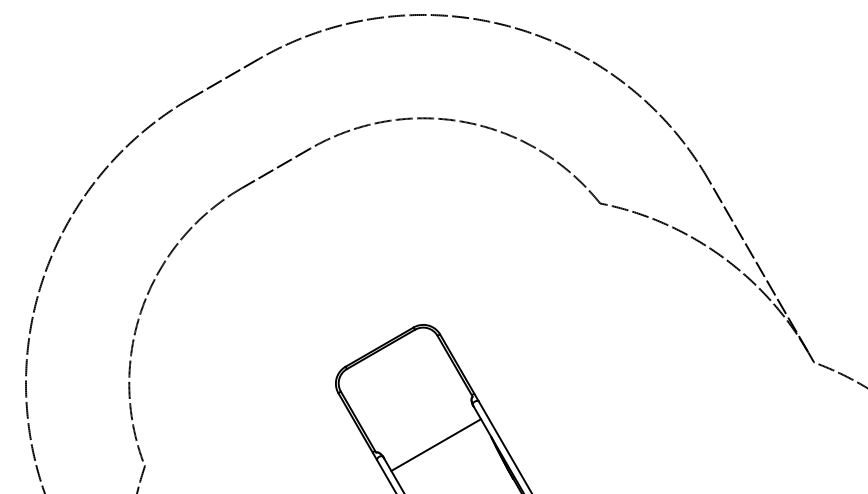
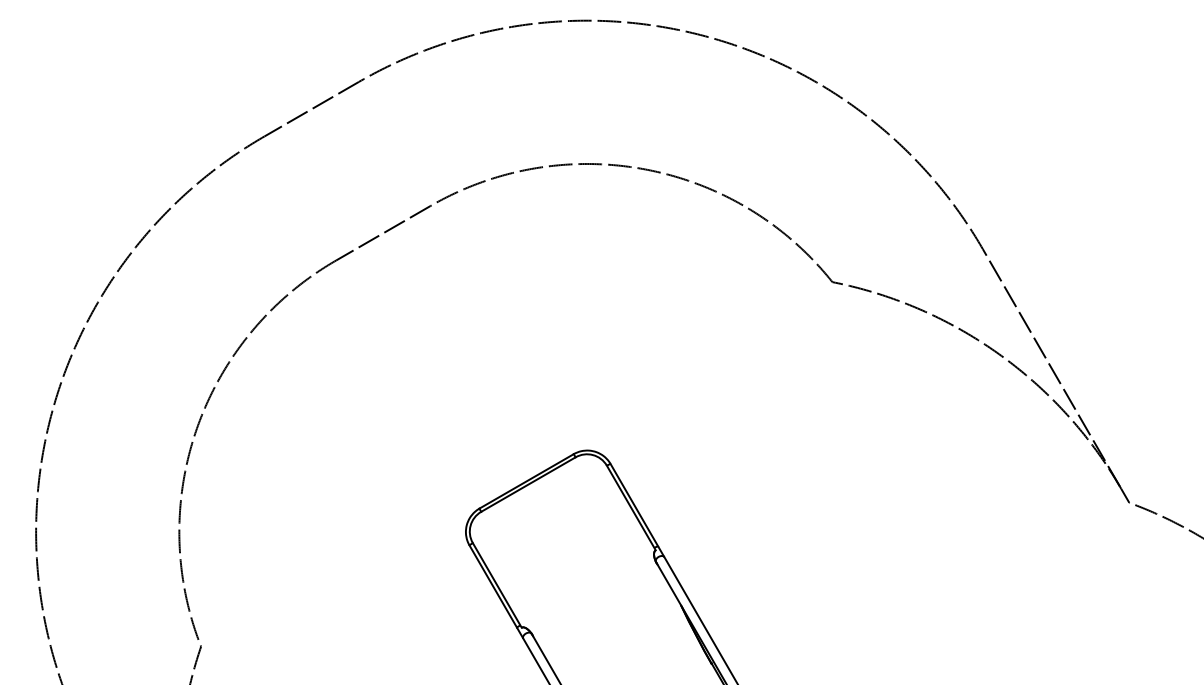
line: (436, 444) -> (605, 616), removed

